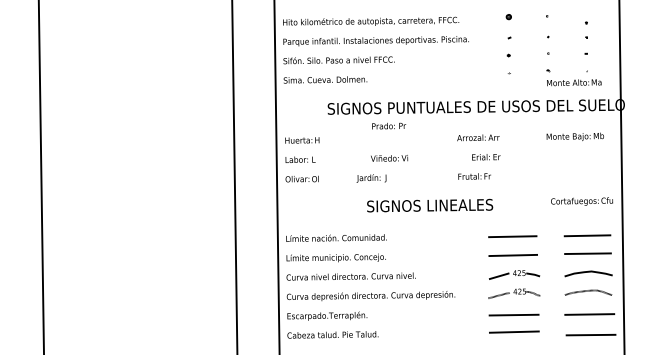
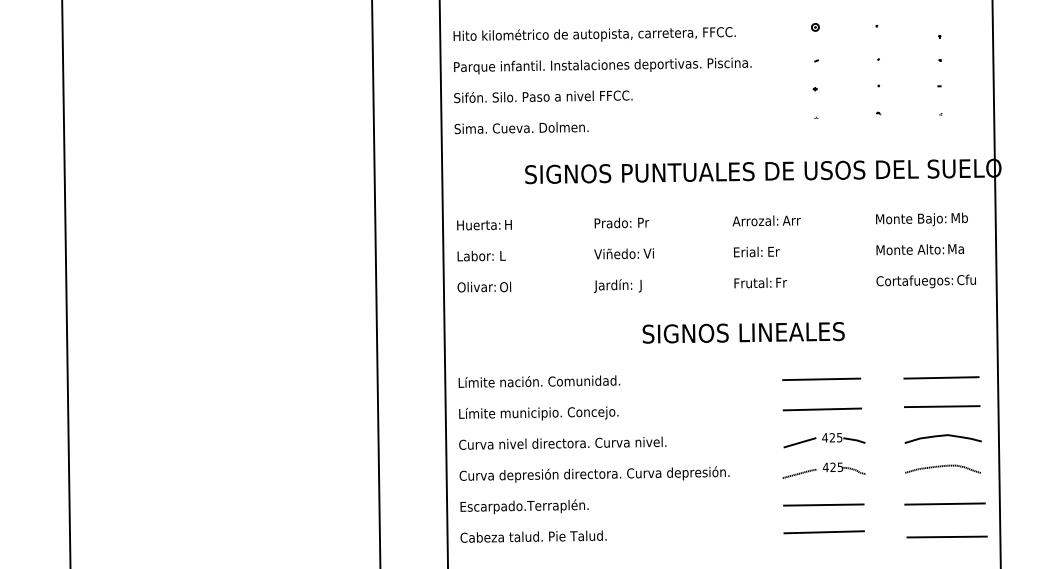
text: (574, 82) -> (920, 249), moved
text: (389, 125) -> (622, 222), moved
text: (486, 157) -> (757, 252), moved
text: (371, 178) -> (617, 286), moved
text: (581, 201) -> (925, 281), moved
text: (430, 205) -> (744, 332), moved

